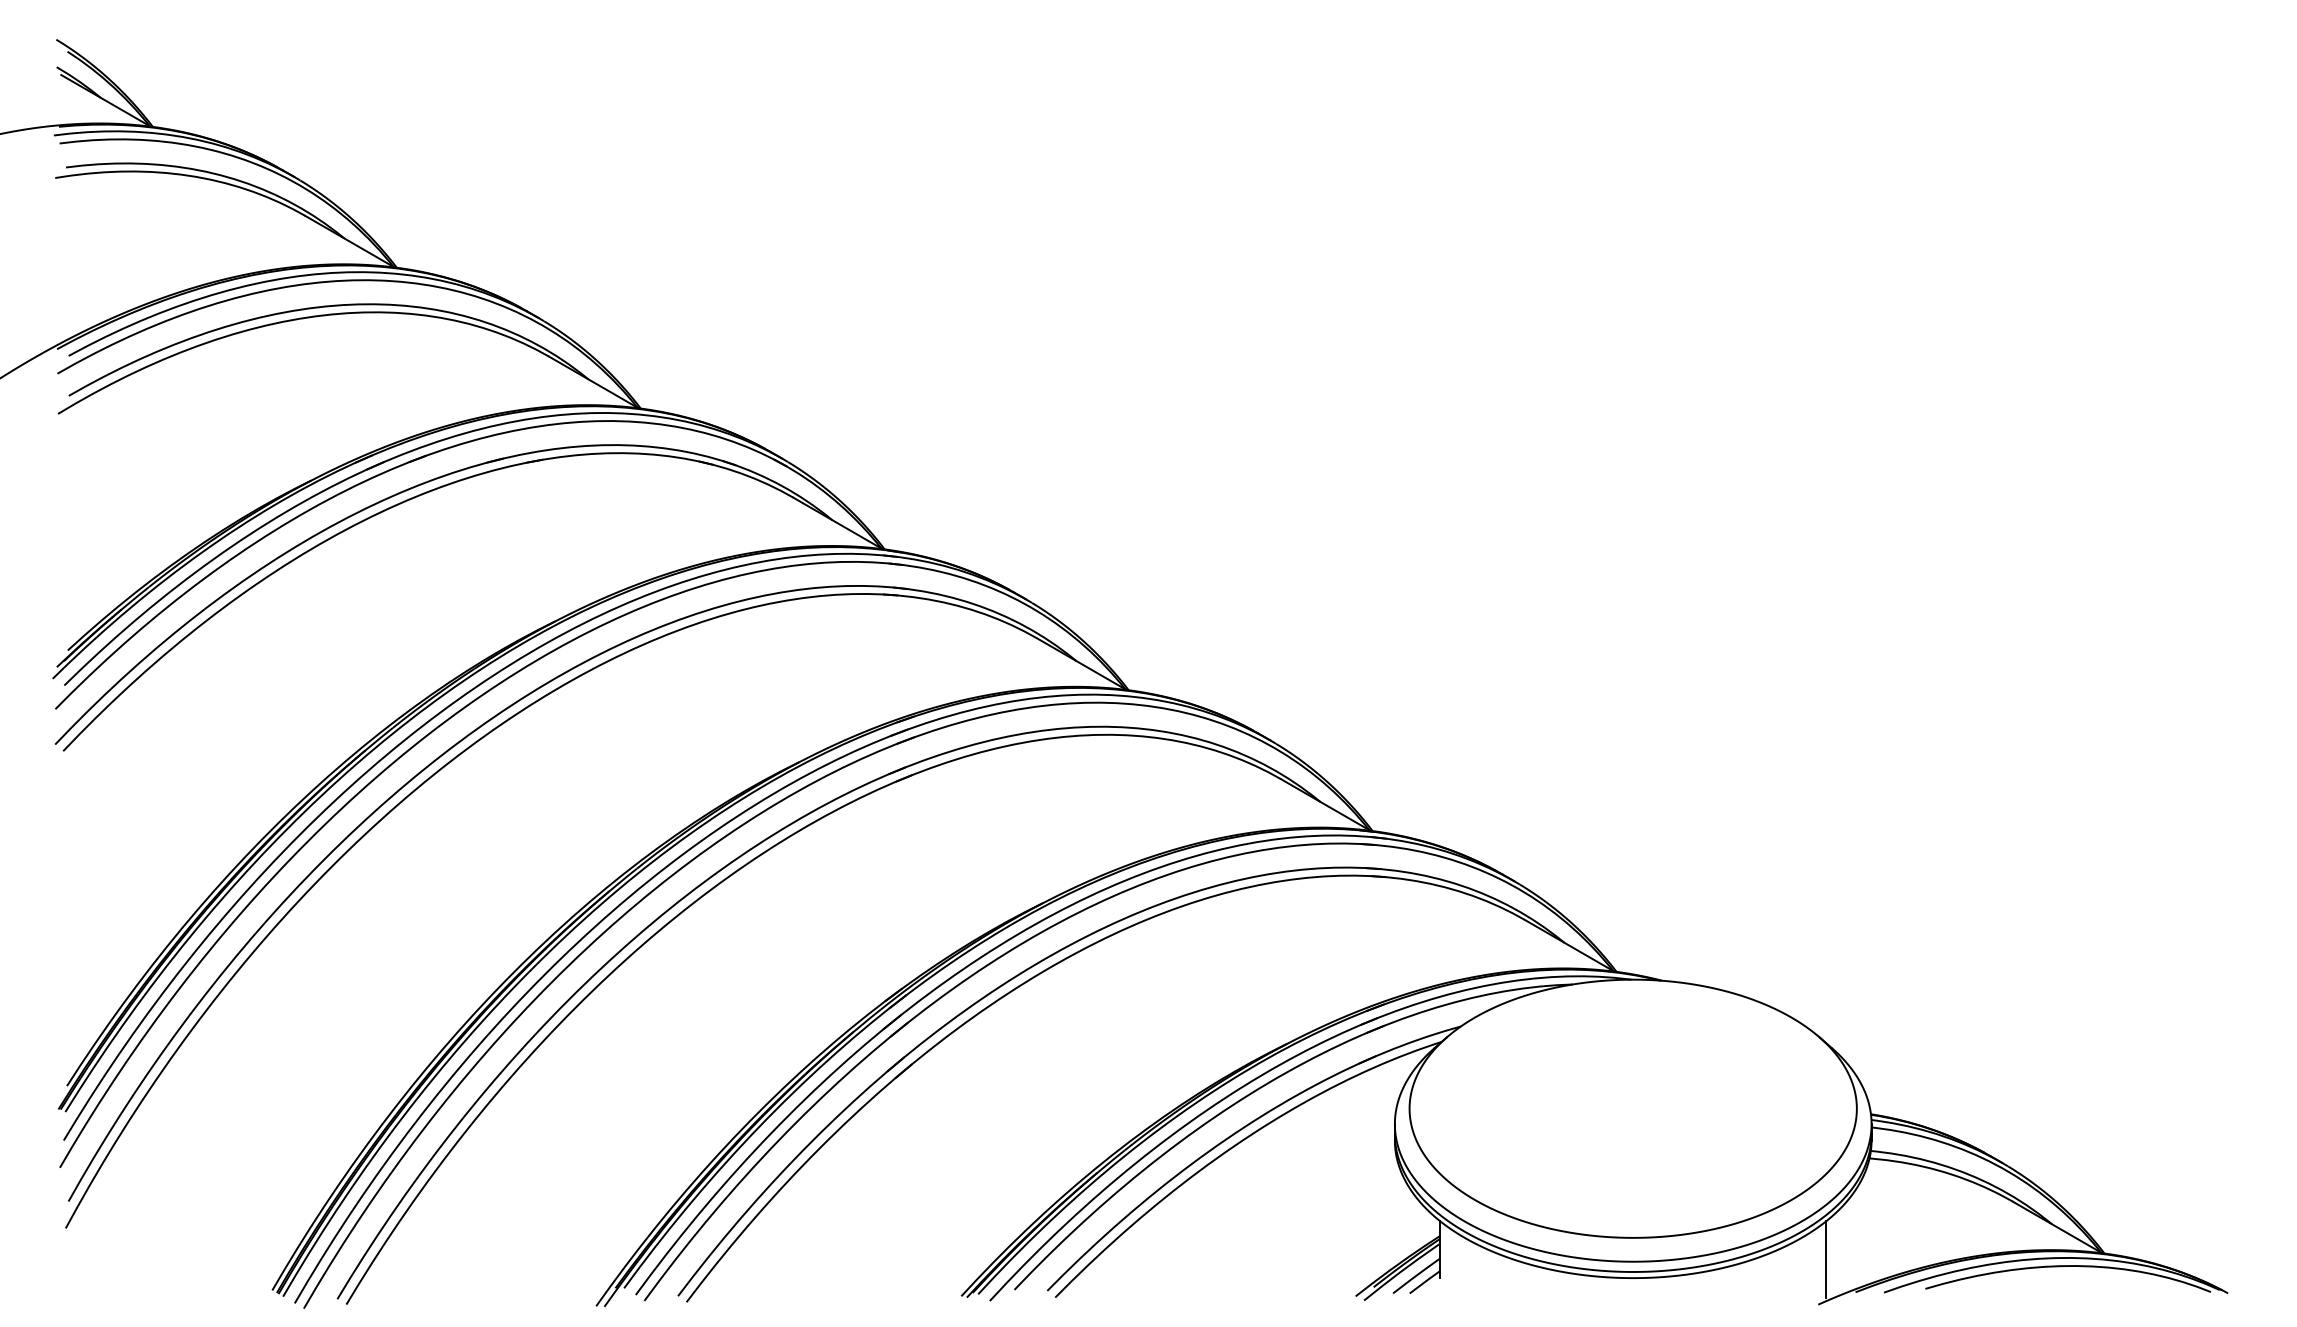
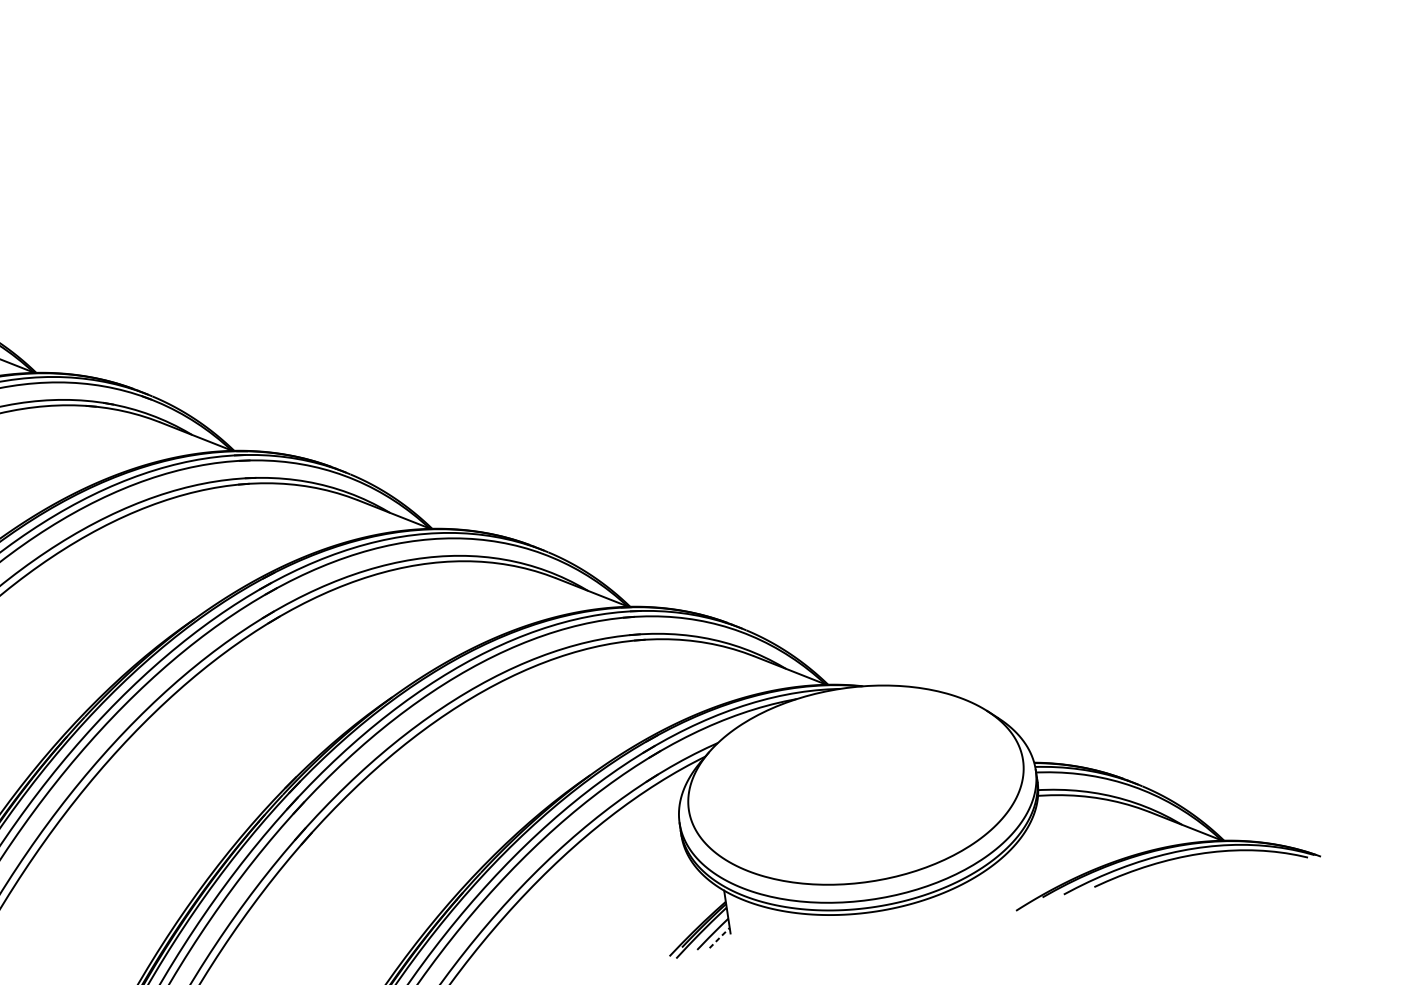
line: (1826, 1259) -> (1017, 876), removed
line: (1425, 1281) -> (720, 937), solid -> dashed

